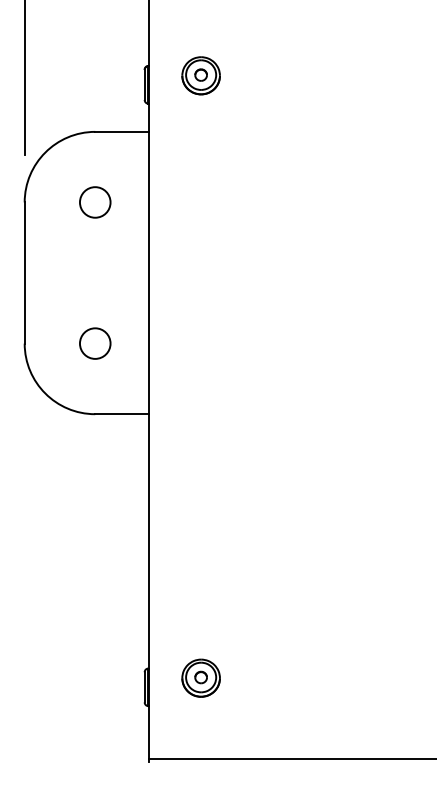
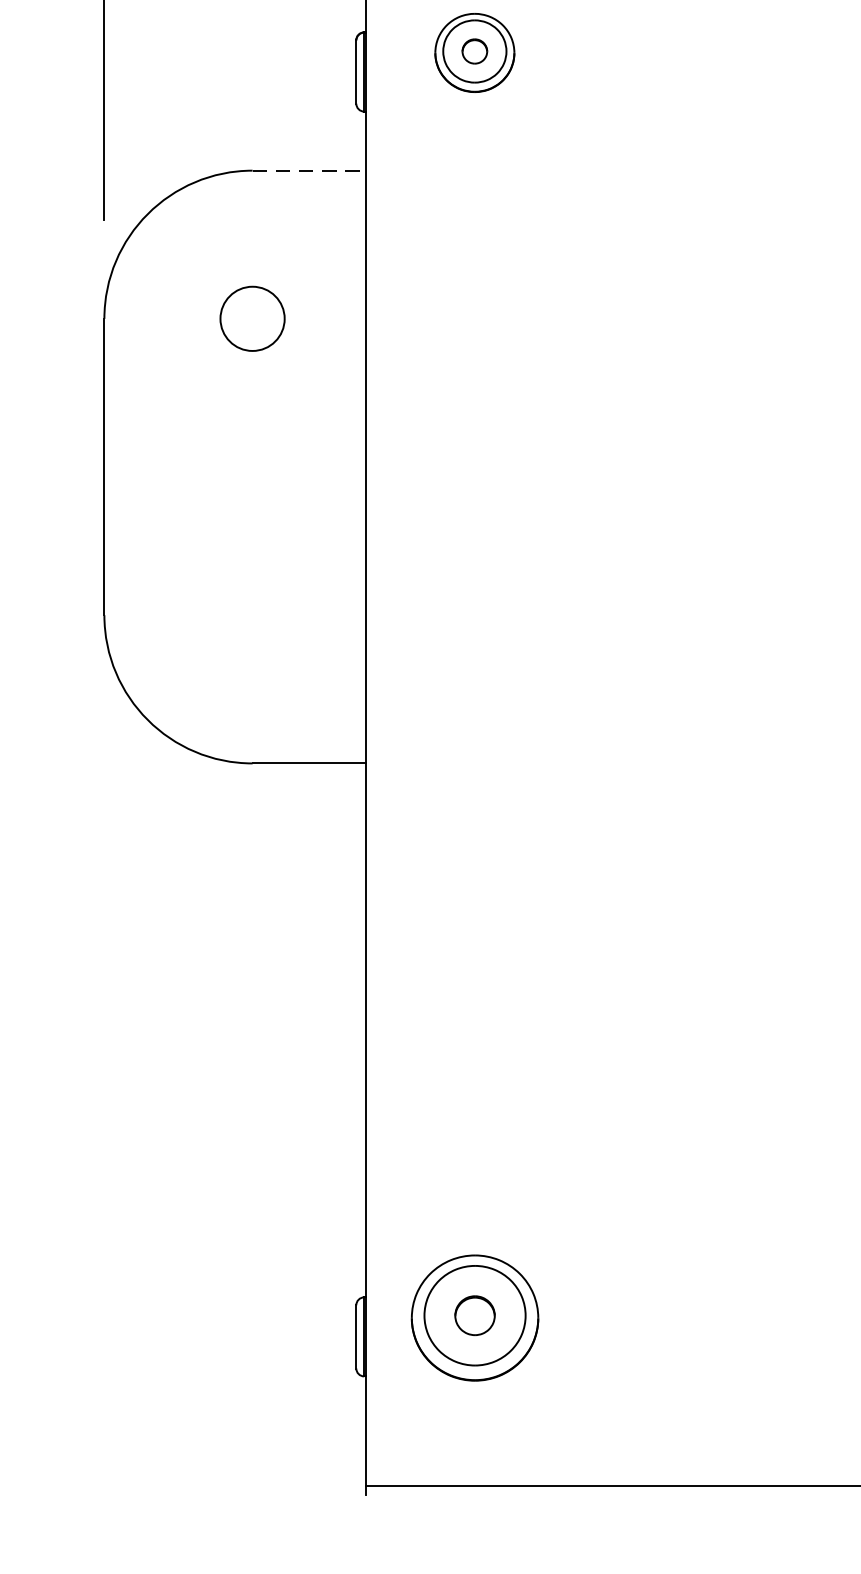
line: (122, 131) -> (309, 169), solid -> dashed
circle: (95, 343) -> (253, 614), removed
part: (200, 677) -> (473, 1316), size x1.6

